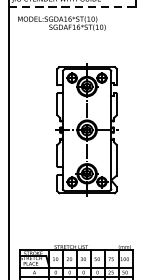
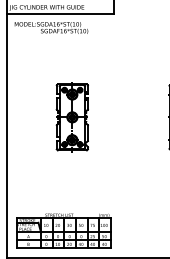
line: (72, 6) -> (60, 13), dashed -> solid
part: (85, 130) -> (71, 117), size x0.62

